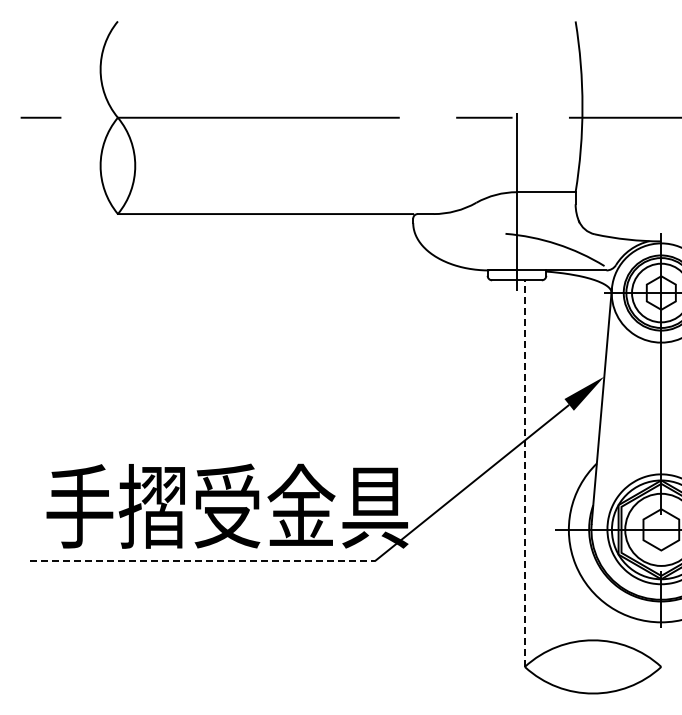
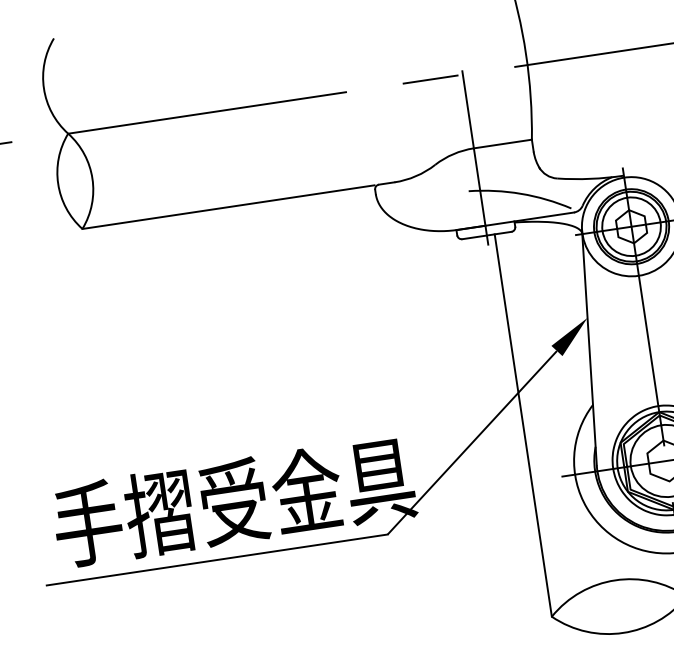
line: (524, 473) -> (522, 425), dashed -> solid
line: (202, 561) -> (217, 560), dashed -> solid

